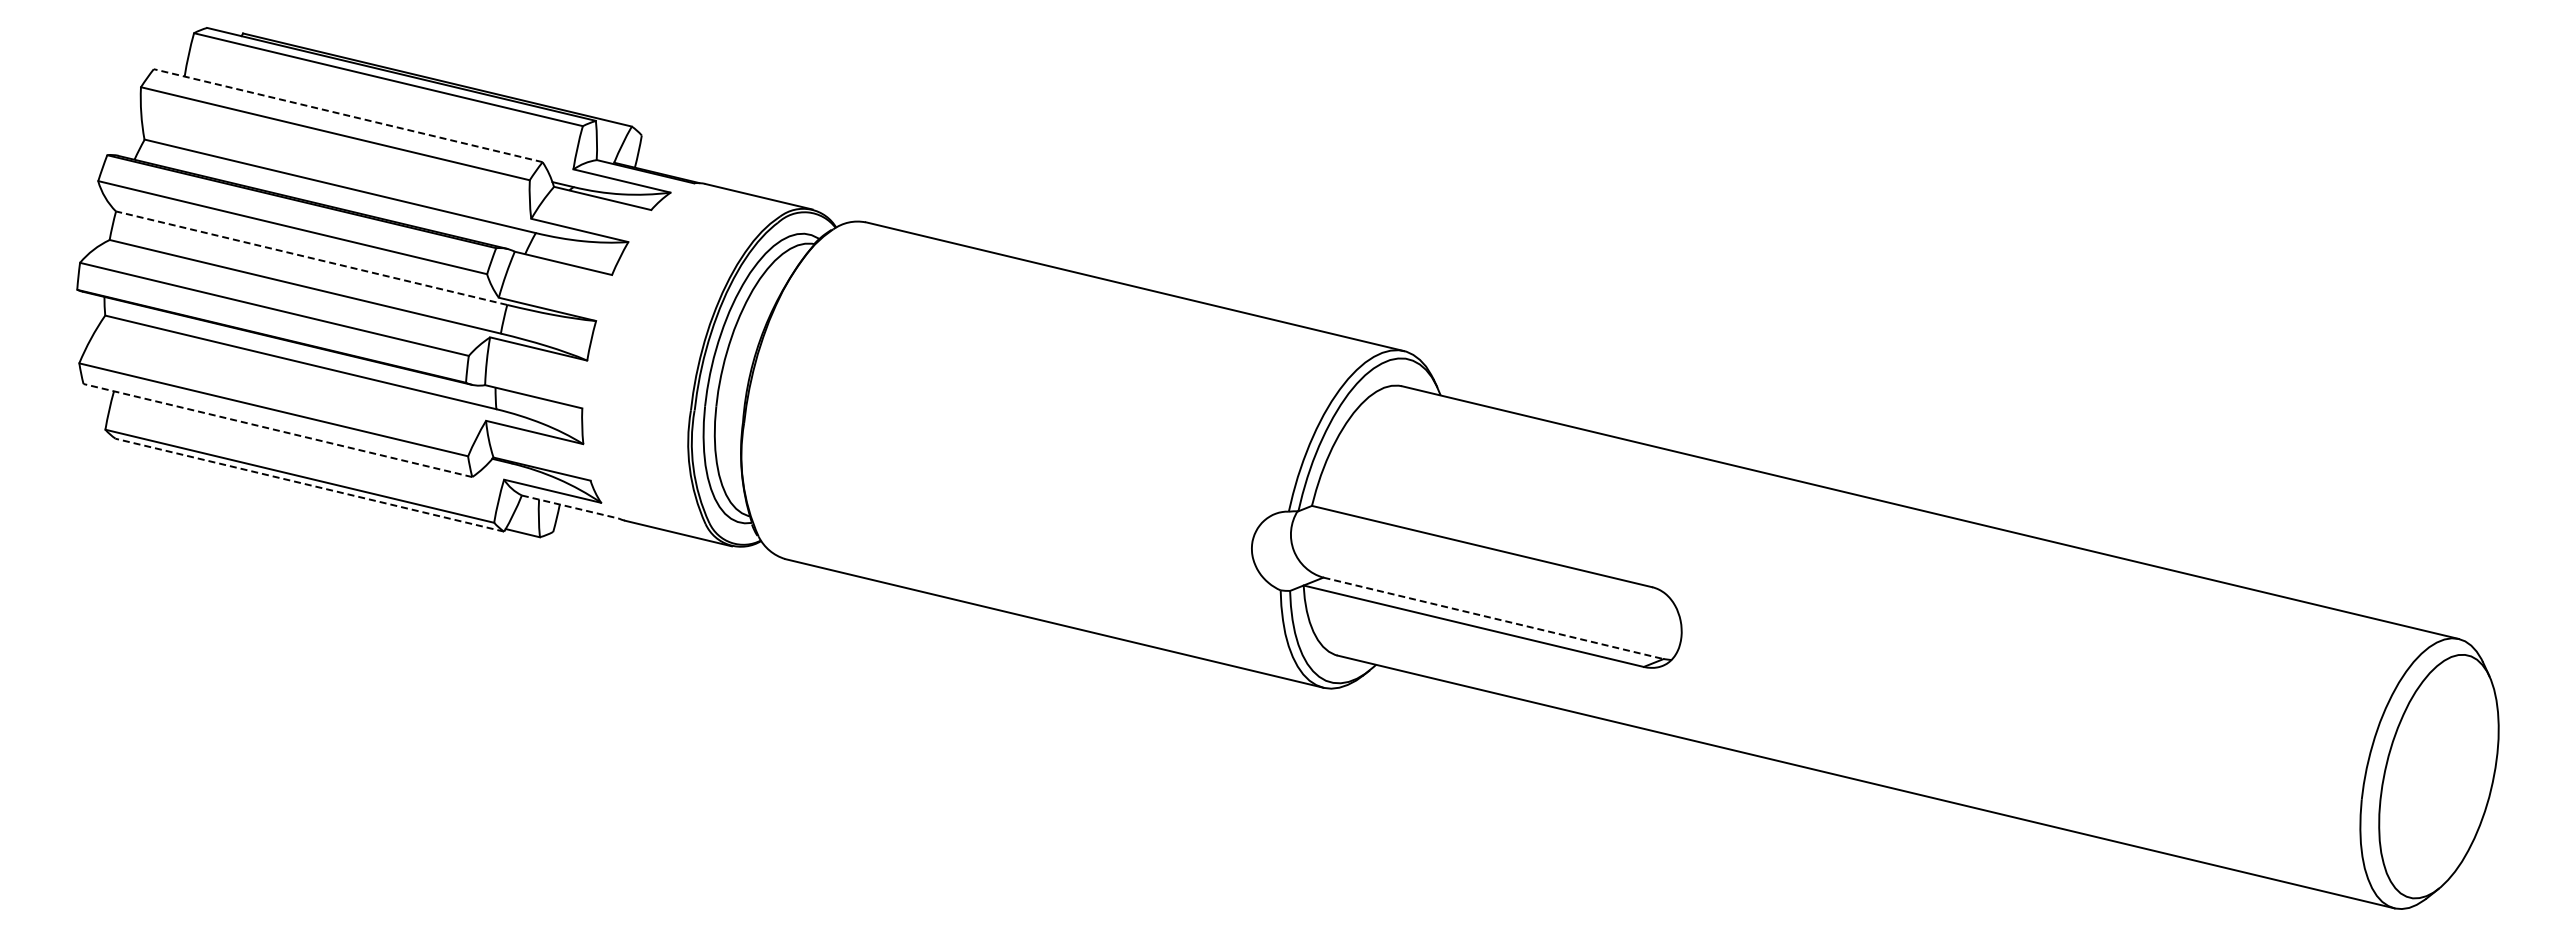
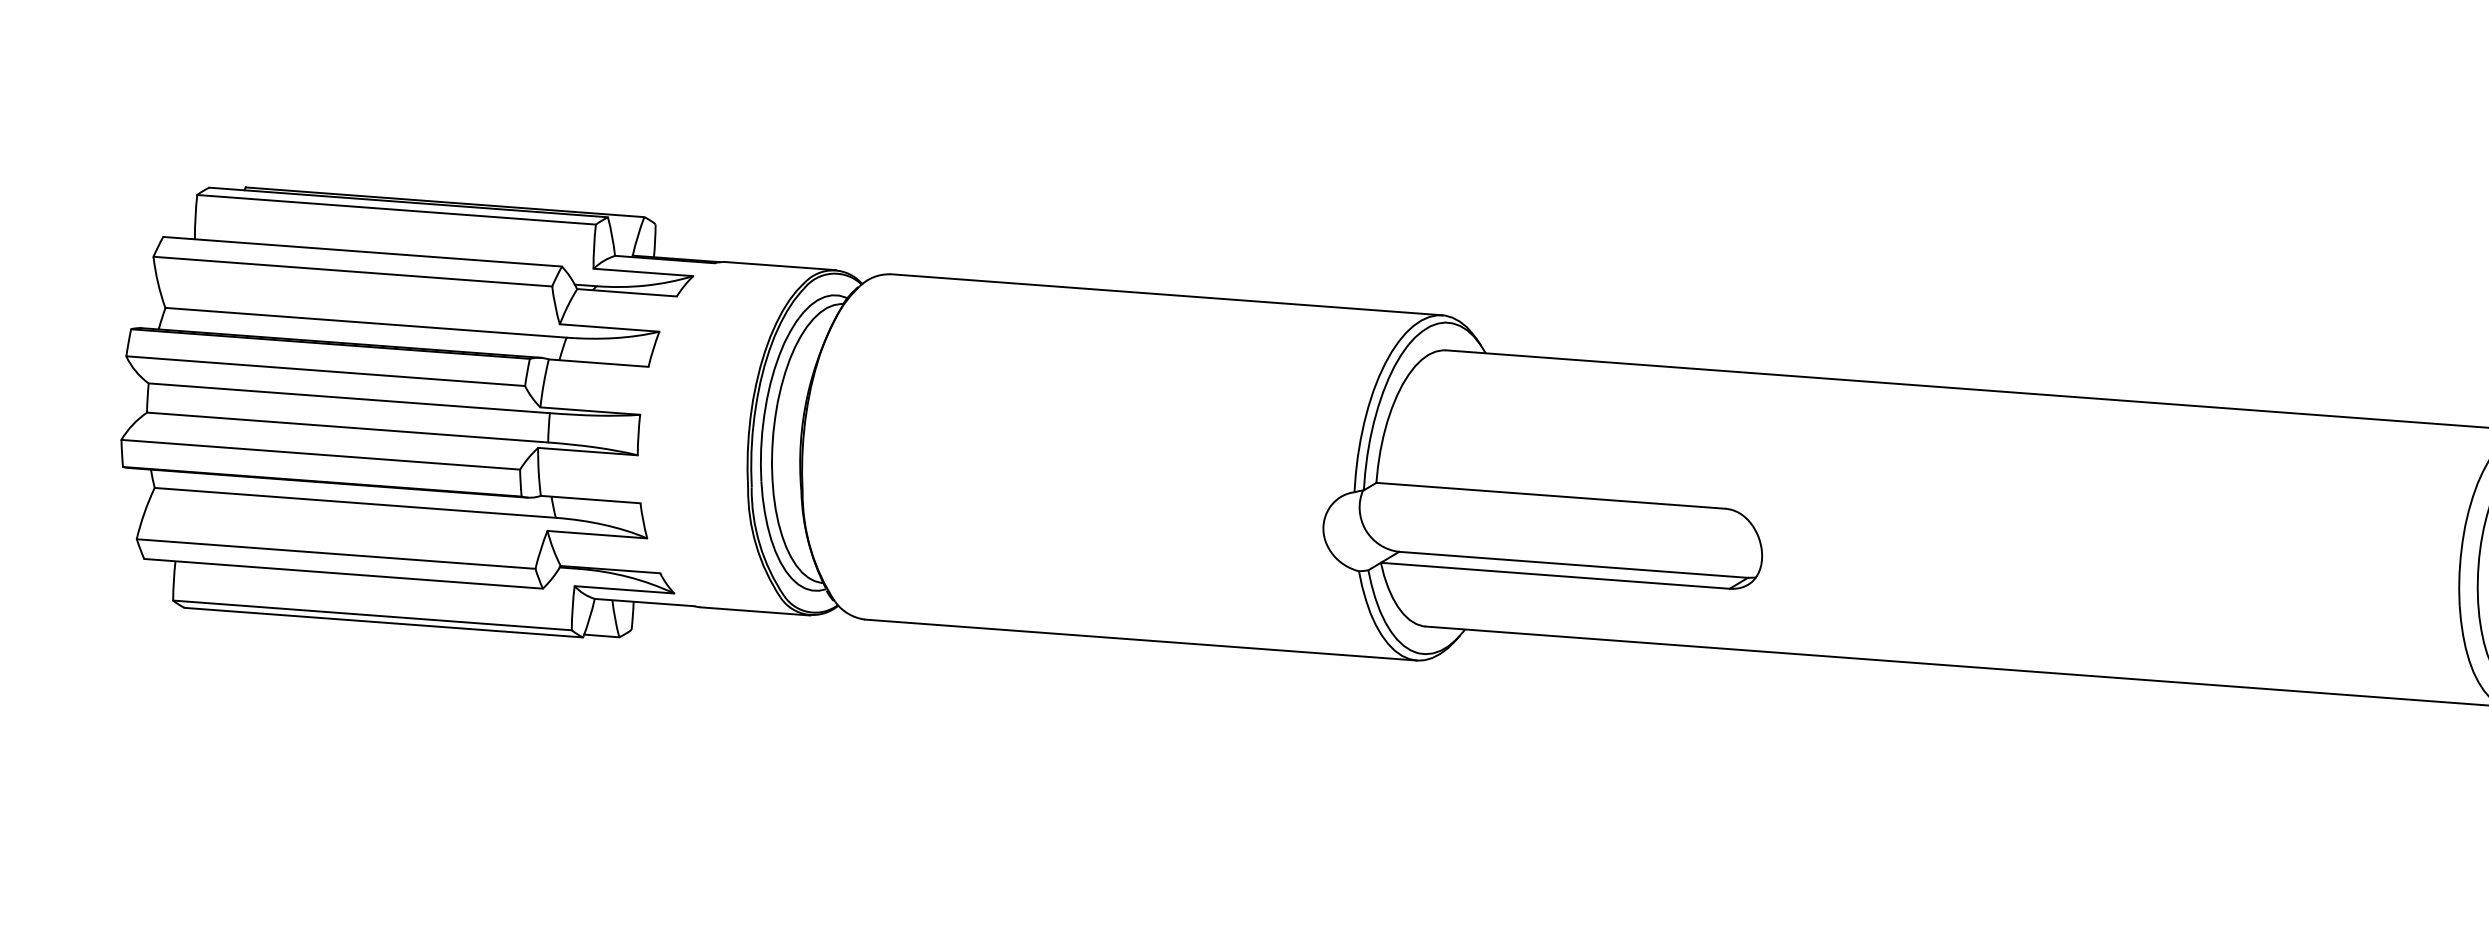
line: (348, 115) -> (362, 251), dashed -> solid
line: (311, 258) -> (349, 398), dashed -> solid
line: (277, 430) -> (343, 573), dashed -> solid
line: (309, 485) -> (383, 623), dashed -> solid
line: (570, 507) -> (644, 602), dashed -> solid
line: (1493, 618) -> (1573, 564), dashed -> solid

